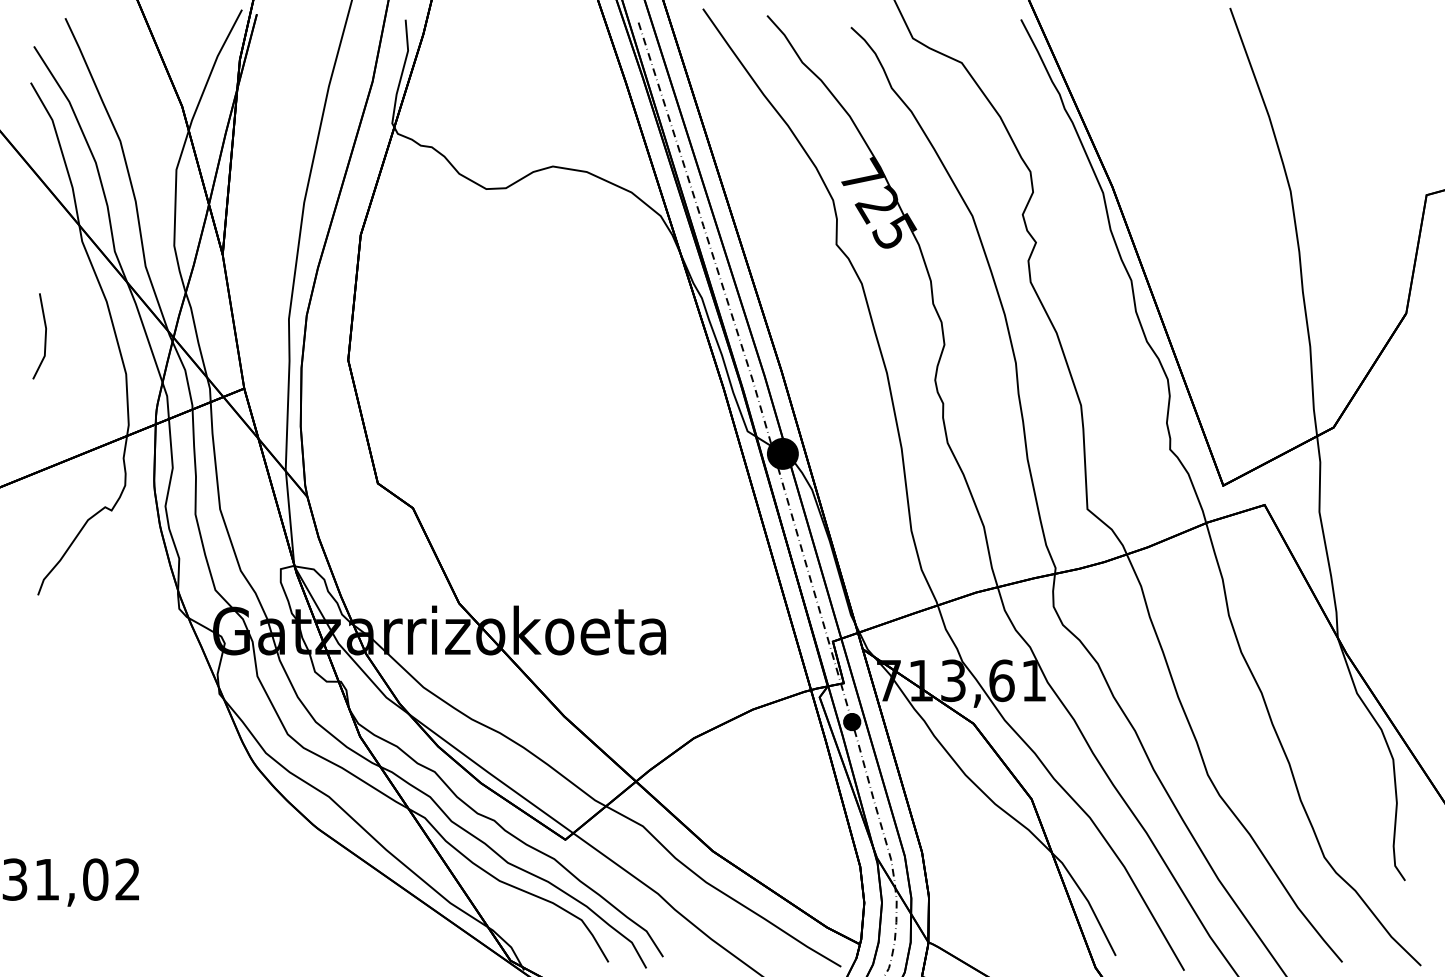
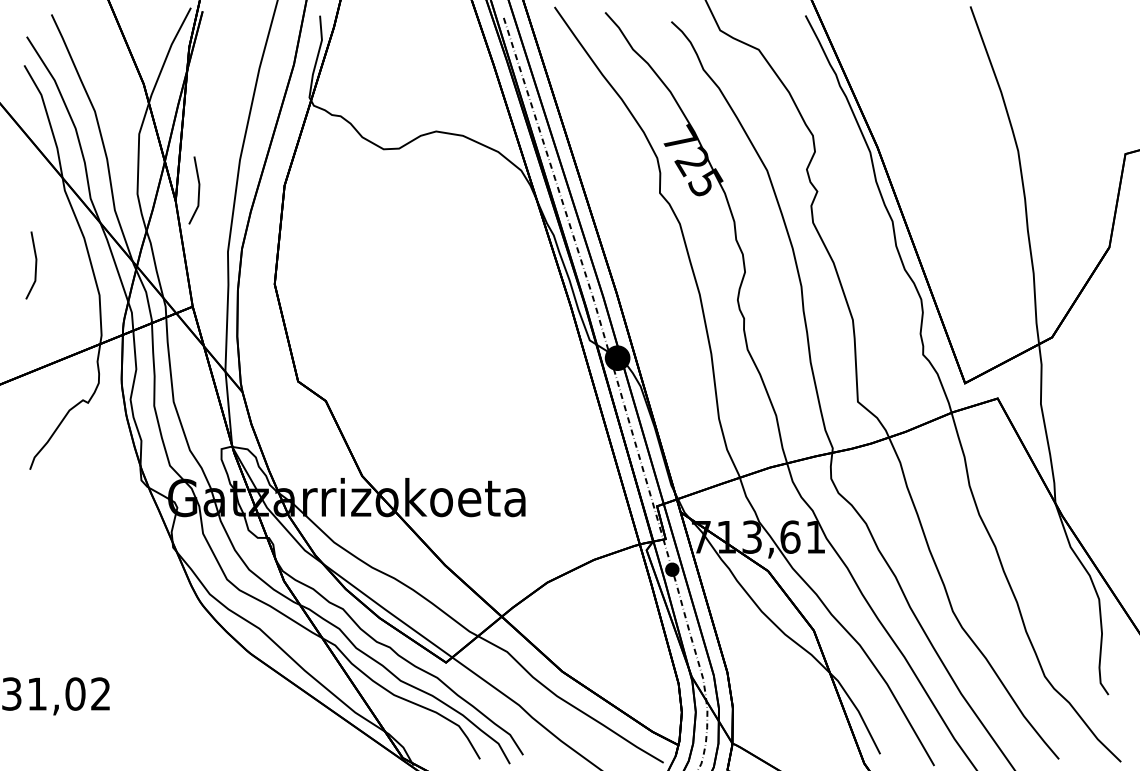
line: (251, 241) -> (198, 190), added

